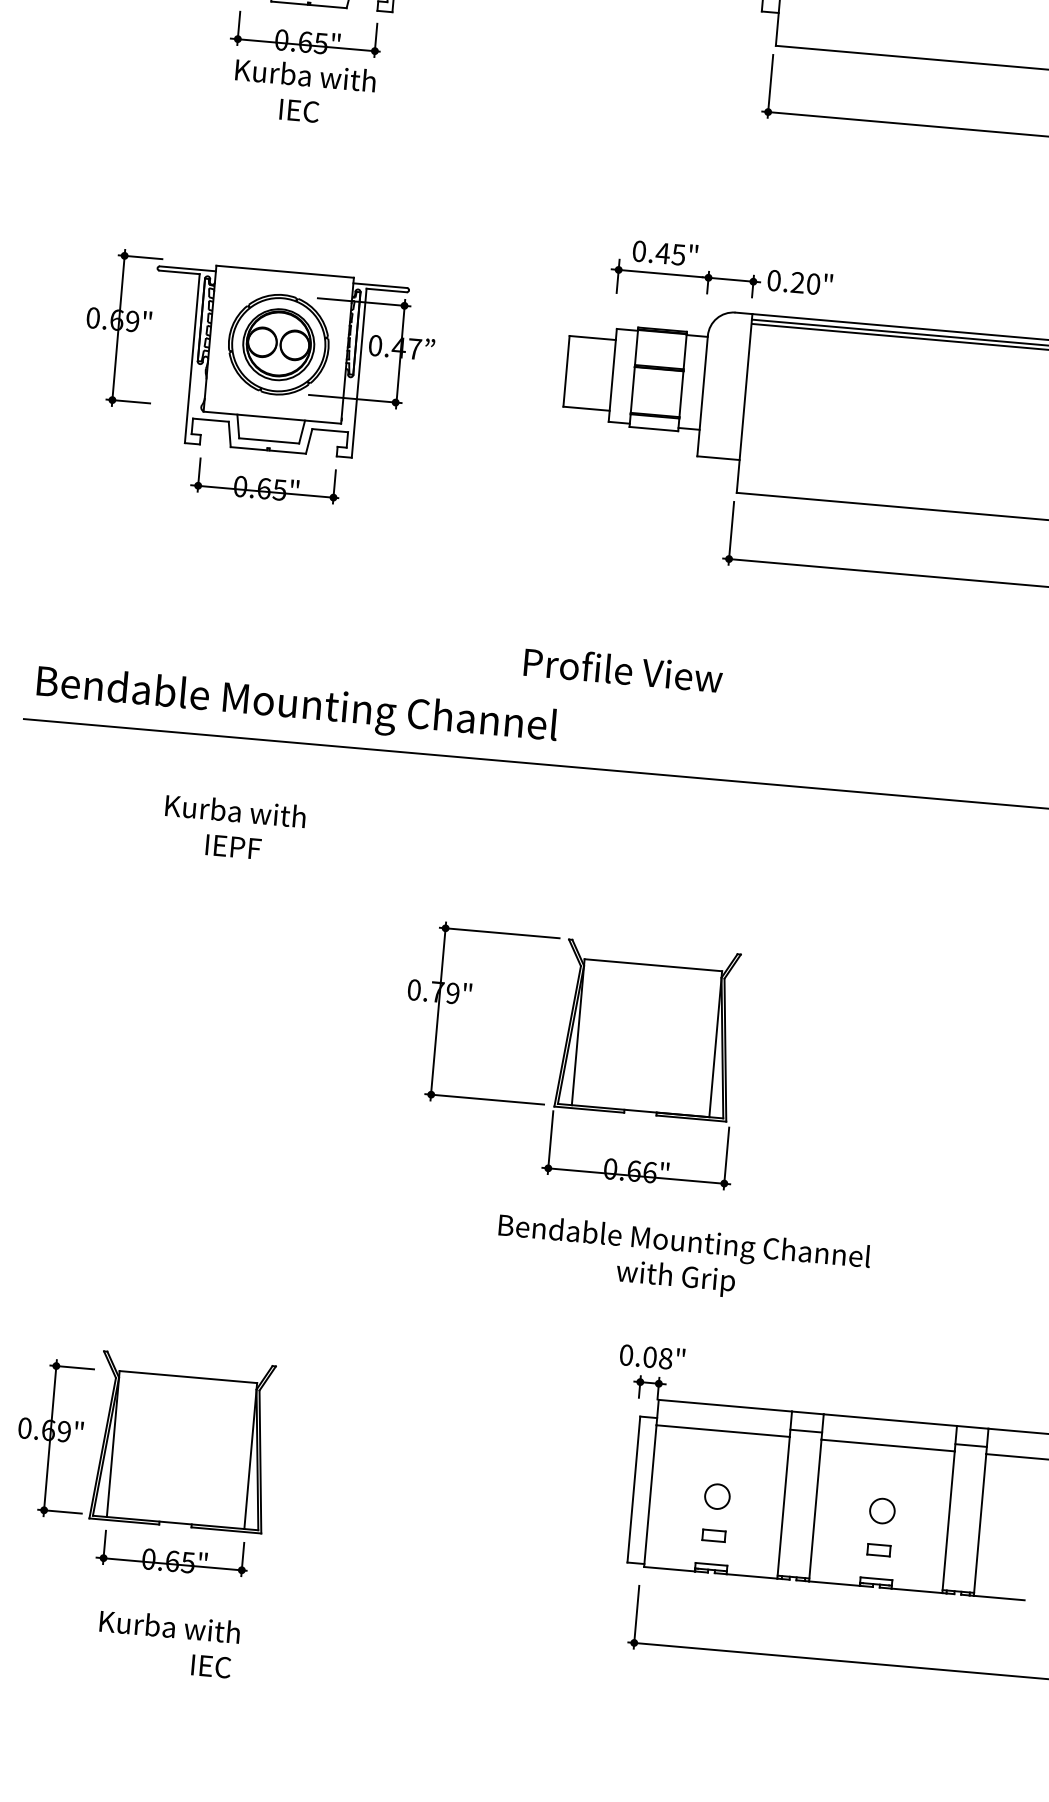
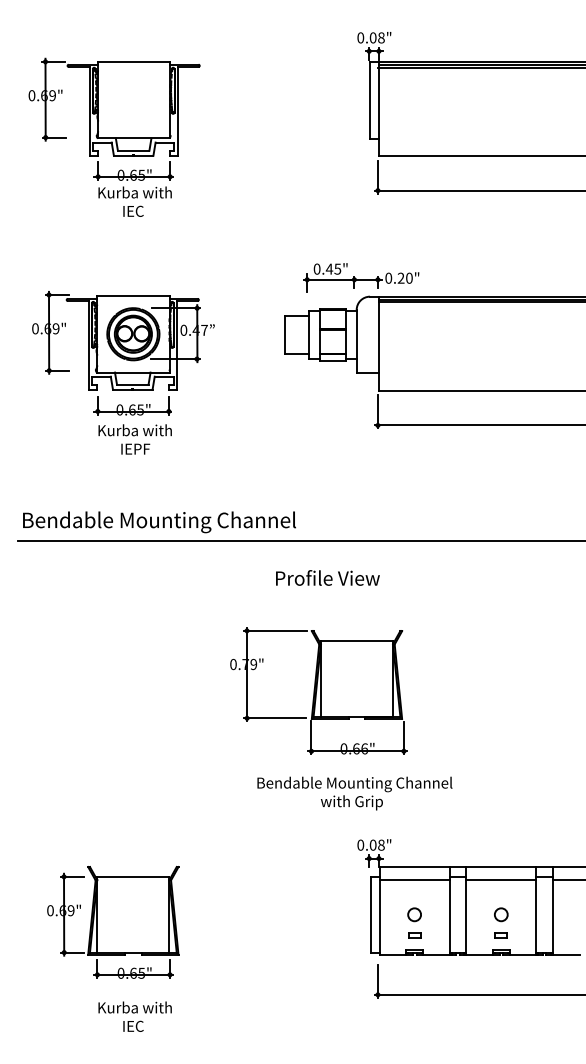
text: (622, 668) -> (327, 577), moved
text: (232, 828) -> (134, 439), moved
text: (682, 1260) -> (354, 793), moved
text: (211, 1664) -> (133, 1025), moved

